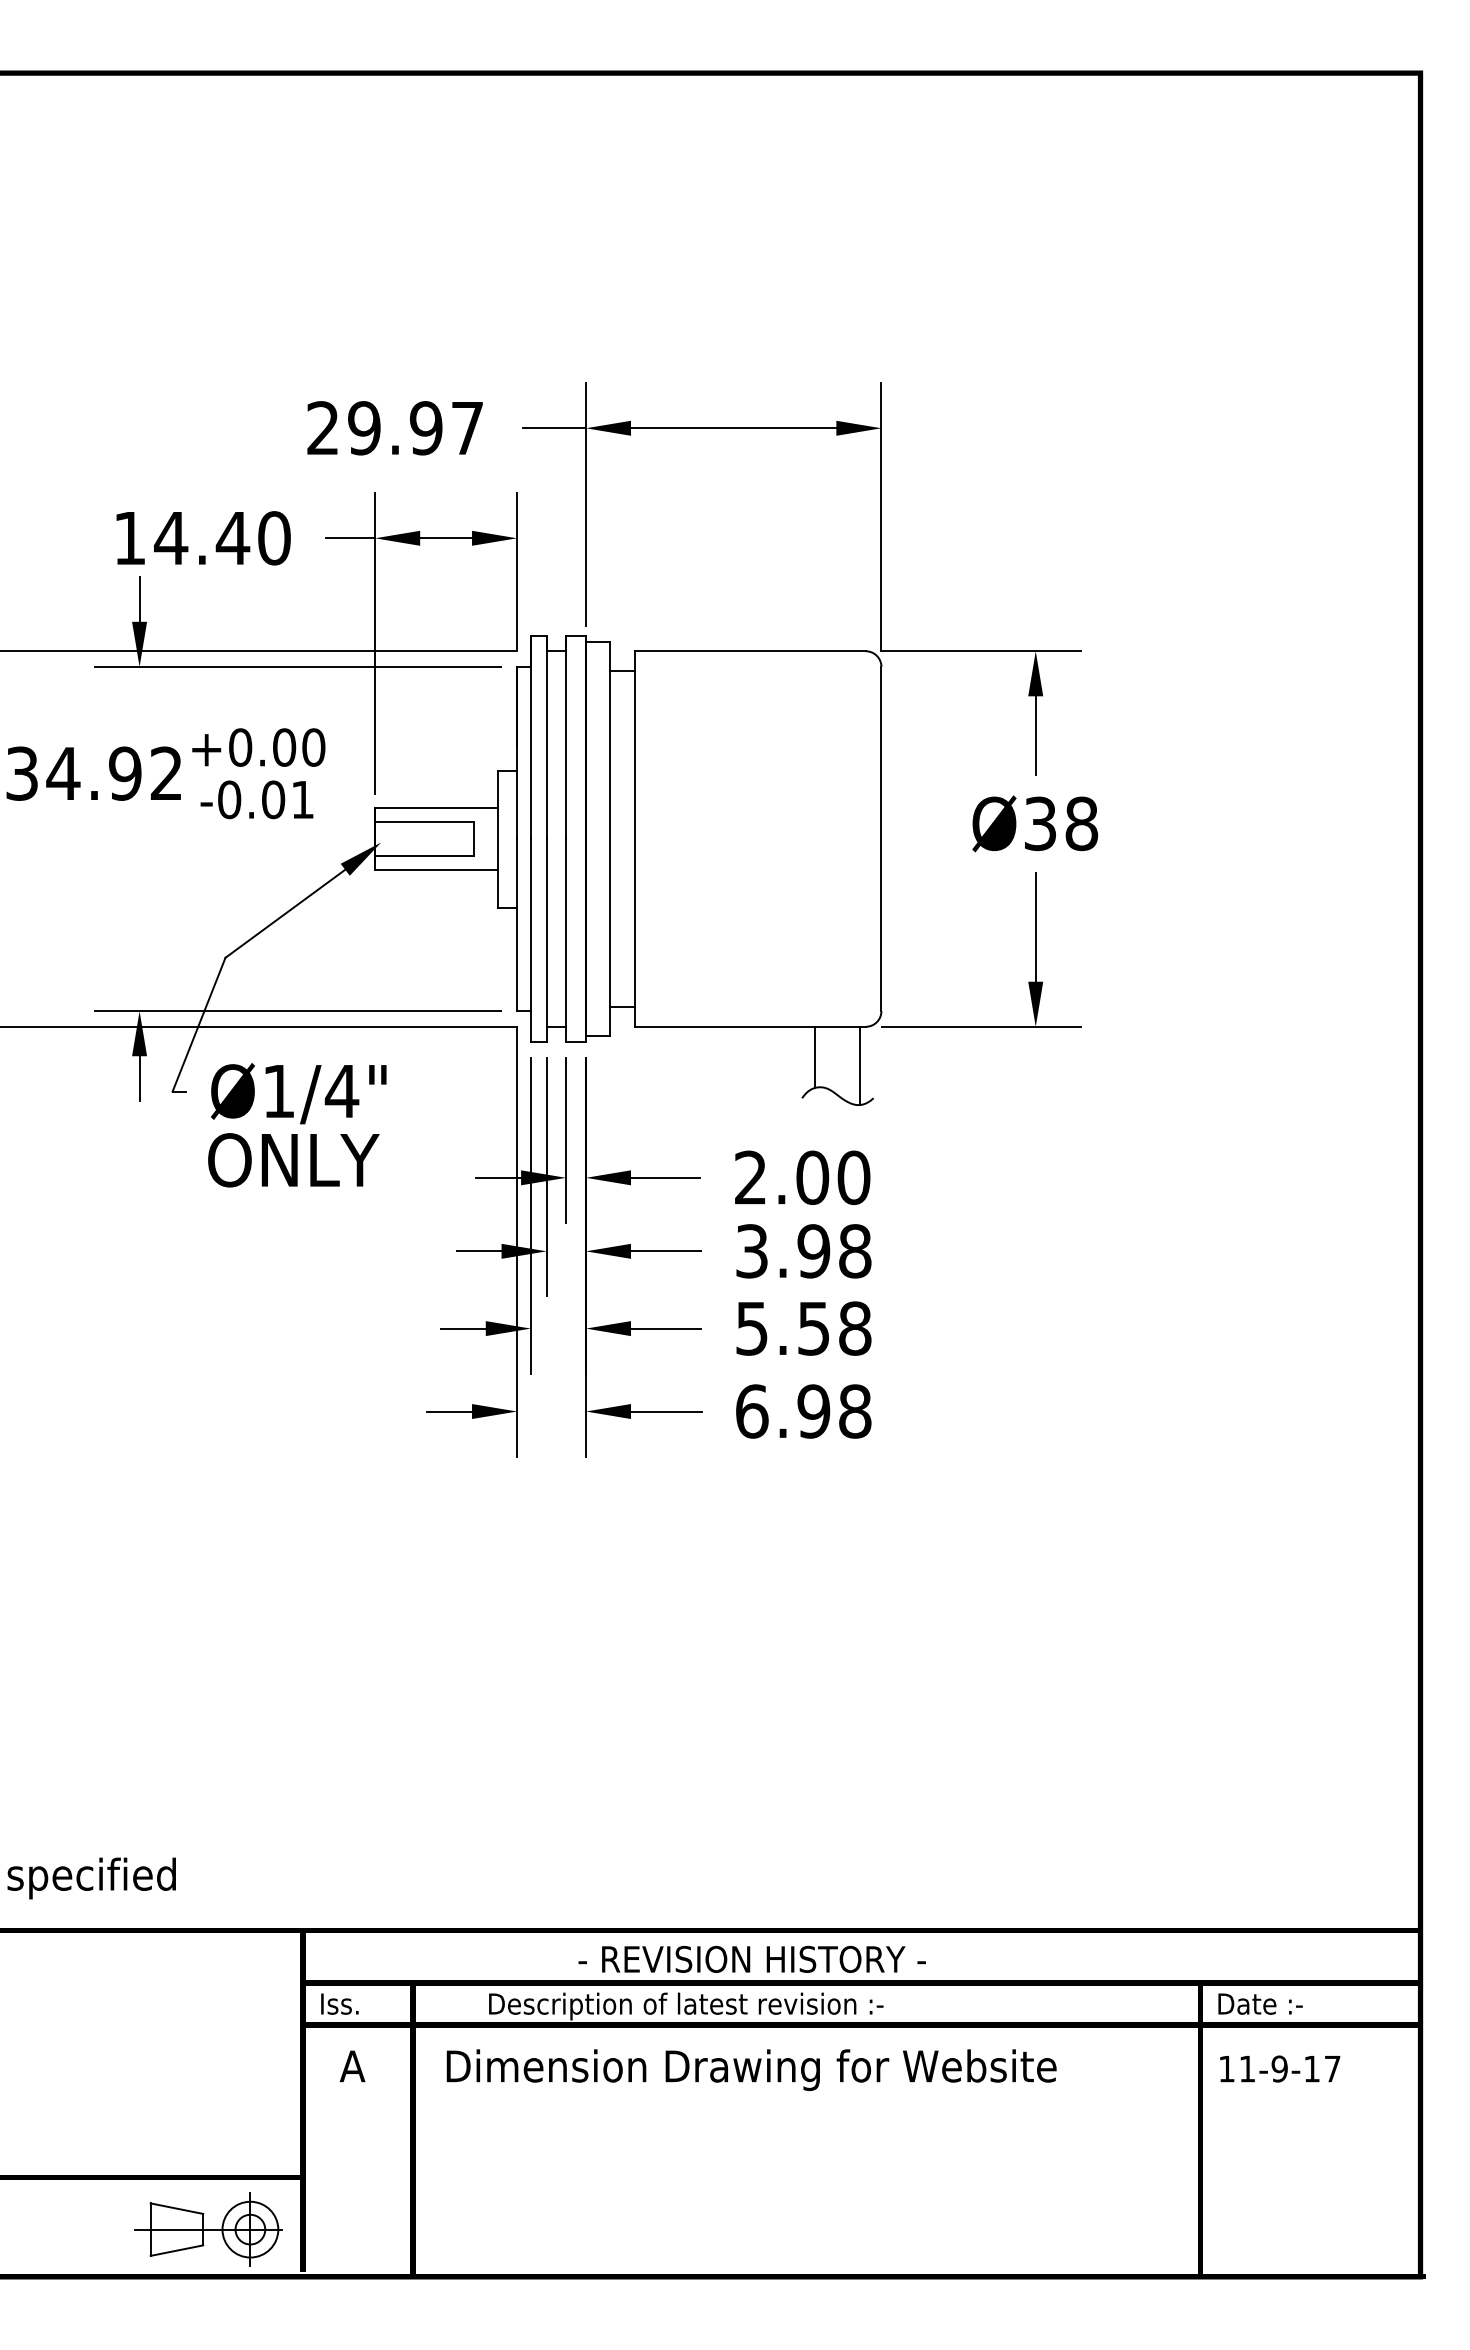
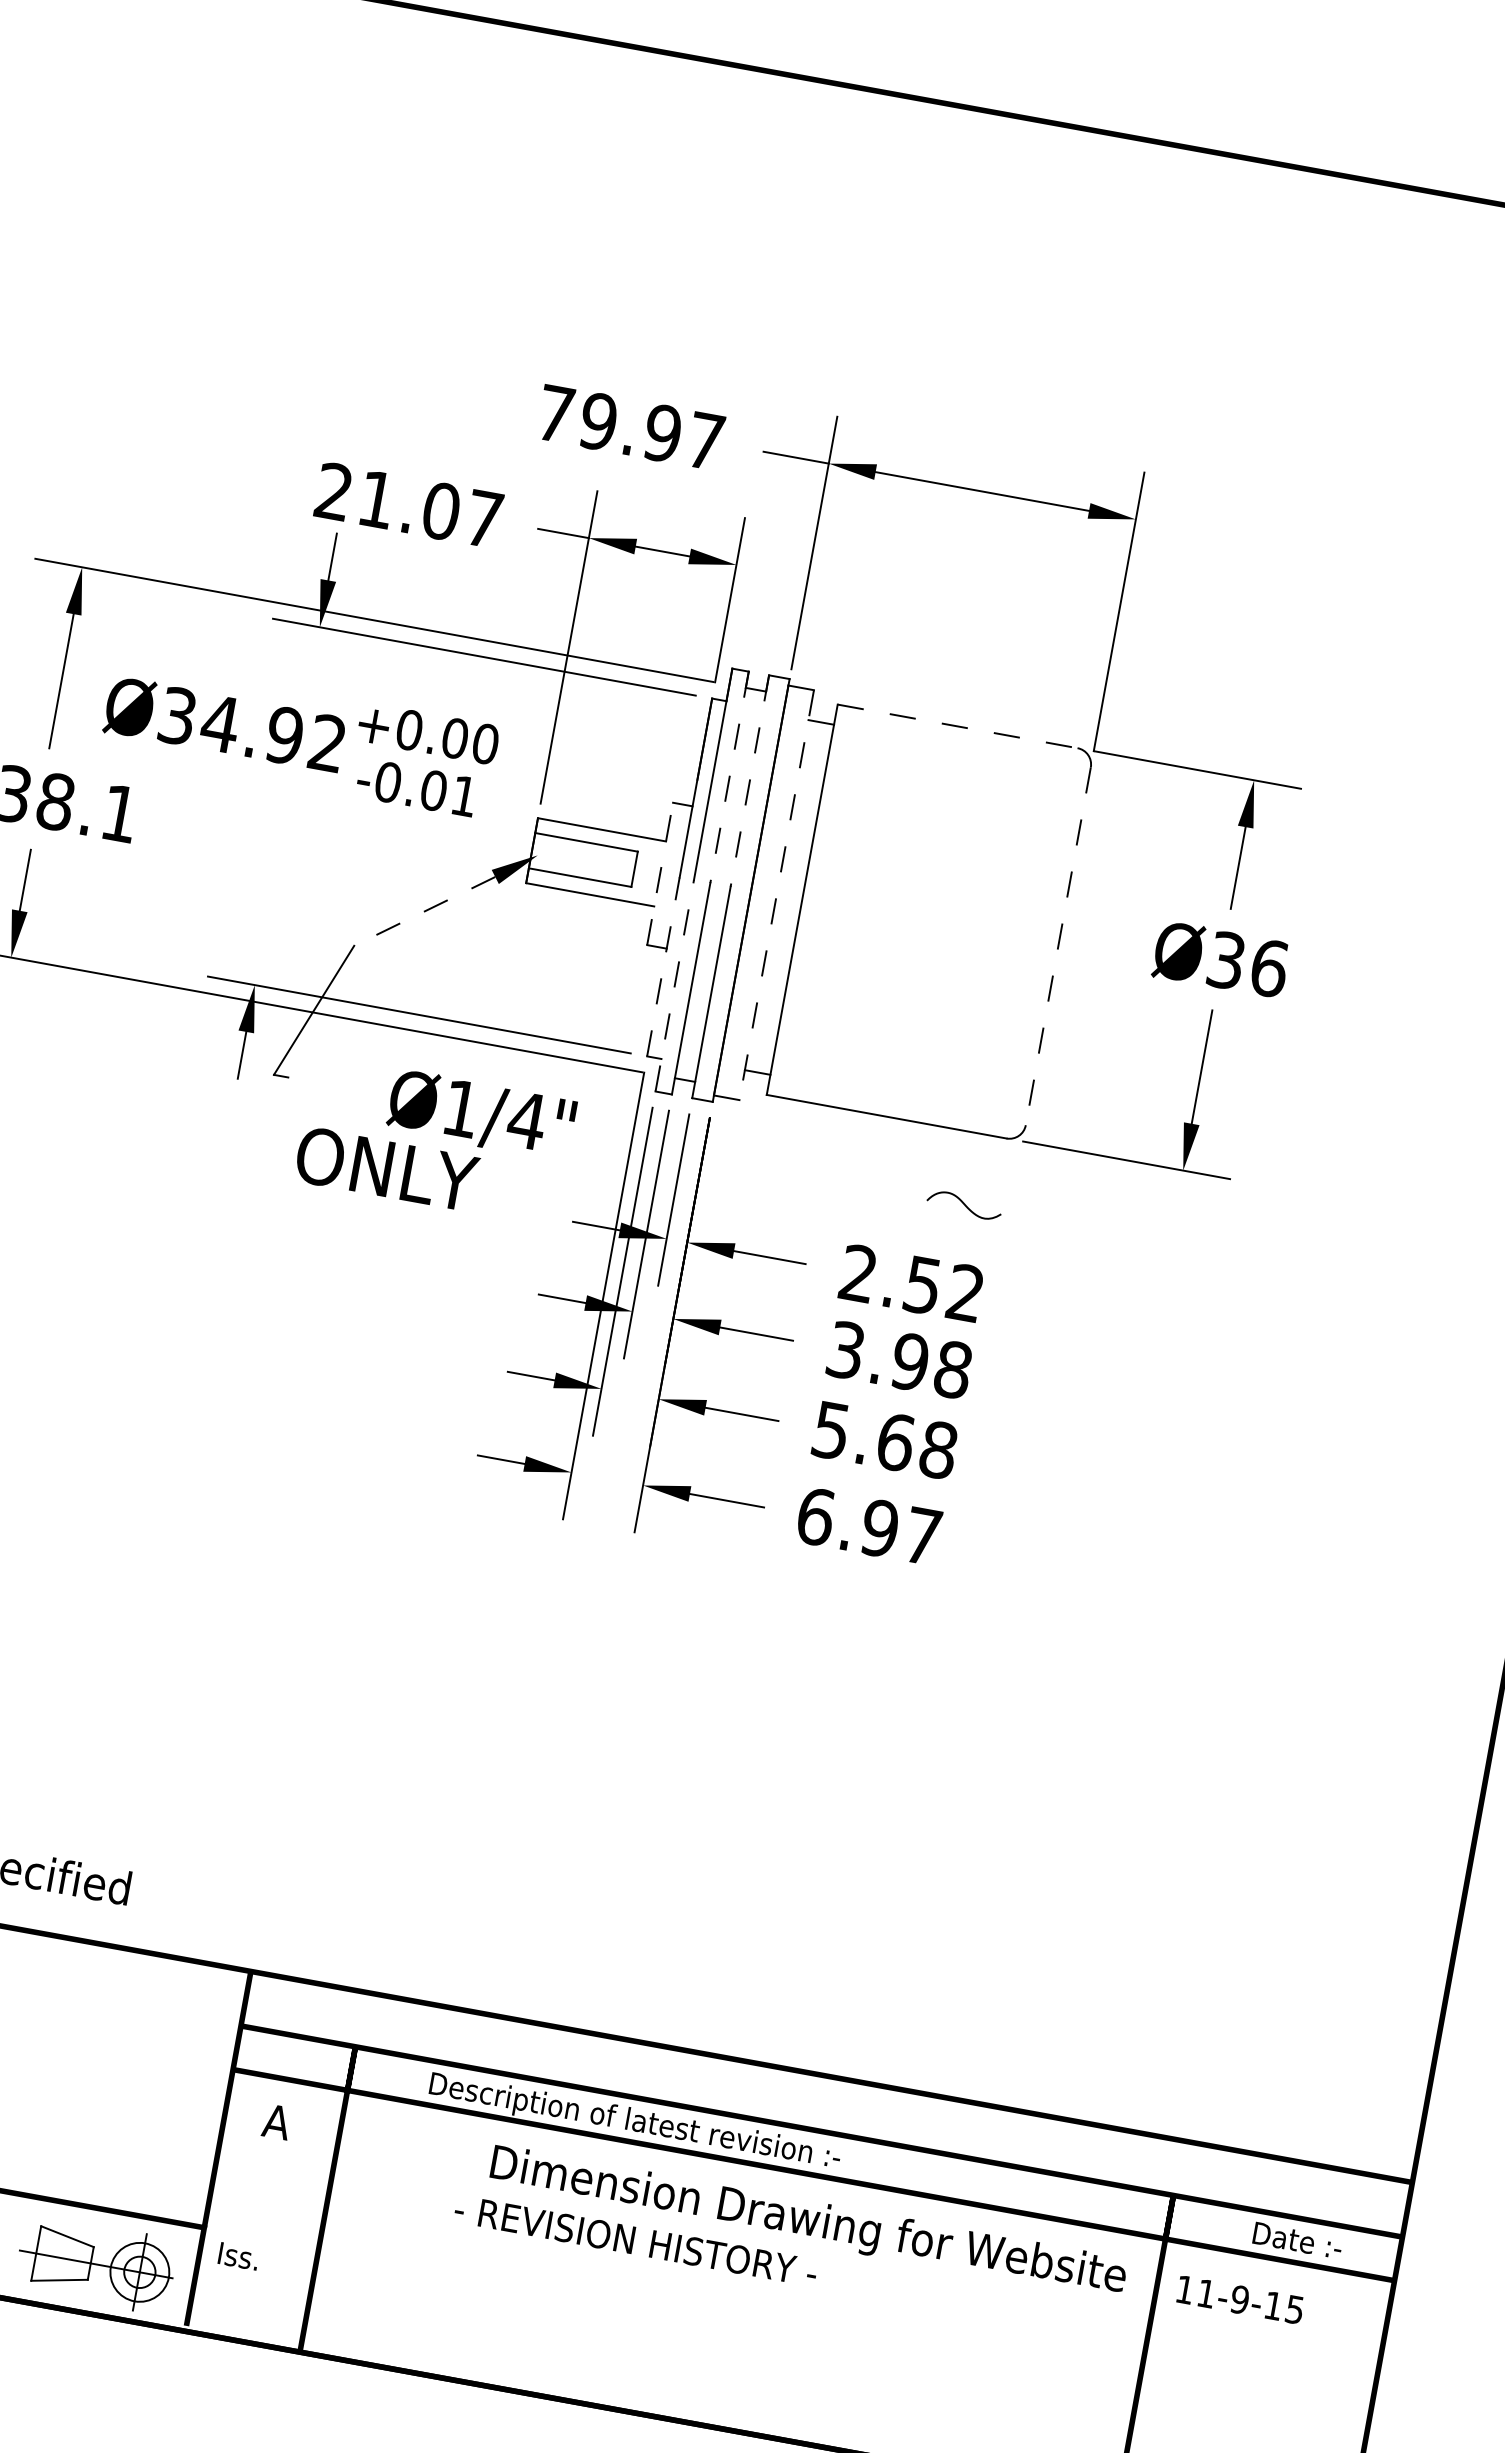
text: (322, 427) -> (555, 413), 29.97 -> 79.97
text: (202, 538) -> (409, 505), 14.40 -> 21.07
line: (750, 651) -> (957, 726), solid -> dashed
line: (546, 737) -> (729, 777), solid -> dashed
line: (566, 737) -> (750, 781), solid -> dashed
text: (1081, 823) -> (1269, 967), Ø38 -> Ø36
line: (498, 838) -> (660, 873), solid -> dashed
line: (610, 839) -> (776, 895), solid -> dashed
line: (881, 839) -> (1058, 946), solid -> dashed
line: (284, 914) -> (423, 911), solid -> dashed
line: (517, 924) -> (663, 966), solid -> dashed
line: (530, 940) -> (674, 985), solid -> dashed
line: (814, 1057) -> (947, 1160), removed
line: (860, 1065) -> (993, 1177), removed
text: (298, 1093) -> (481, 1114), moved
text: (833, 1177) -> (944, 1289), 2.00 -> 2.52
text: (814, 1328) -> (896, 1442), 5.58 -> 5.68
text: (855, 1411) -> (923, 1536), 6.98 -> 6.97
text: (751, 1958) -> (635, 2239), moved
text: (339, 2003) -> (238, 2255), moved
text: (1260, 2003) -> (1297, 2239), moved
text: (751, 2069) -> (808, 2221), moved
text: (1332, 2069) -> (1294, 2310), 11-9-17 -> 11-9-15

